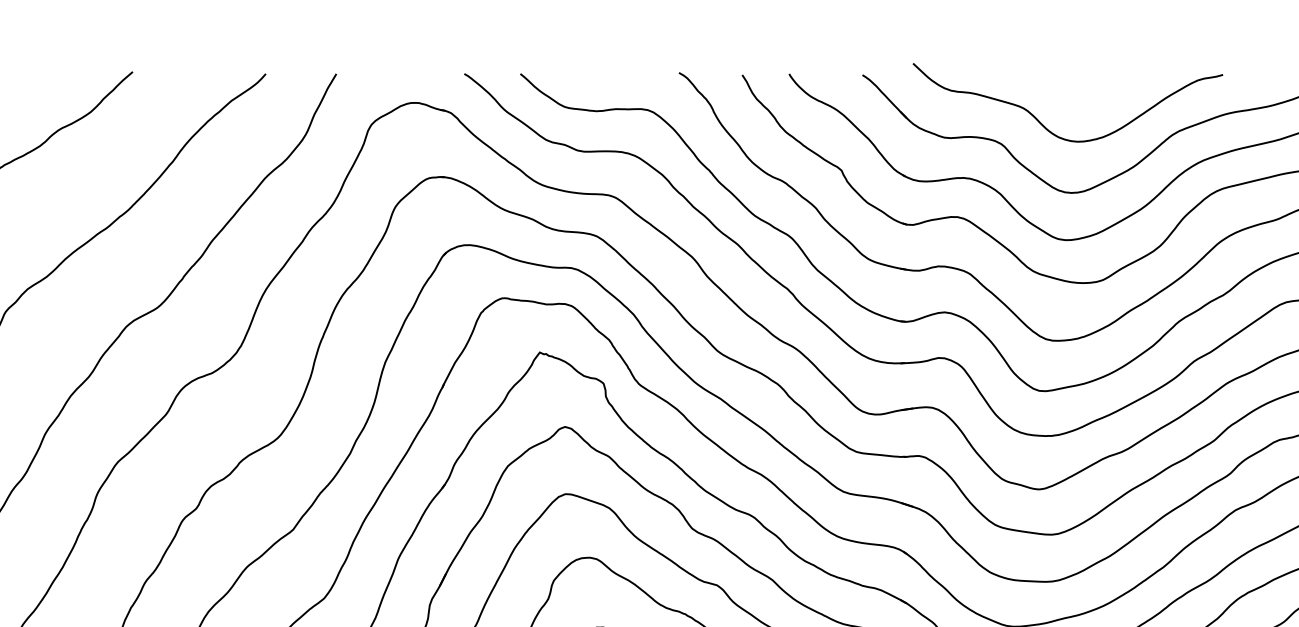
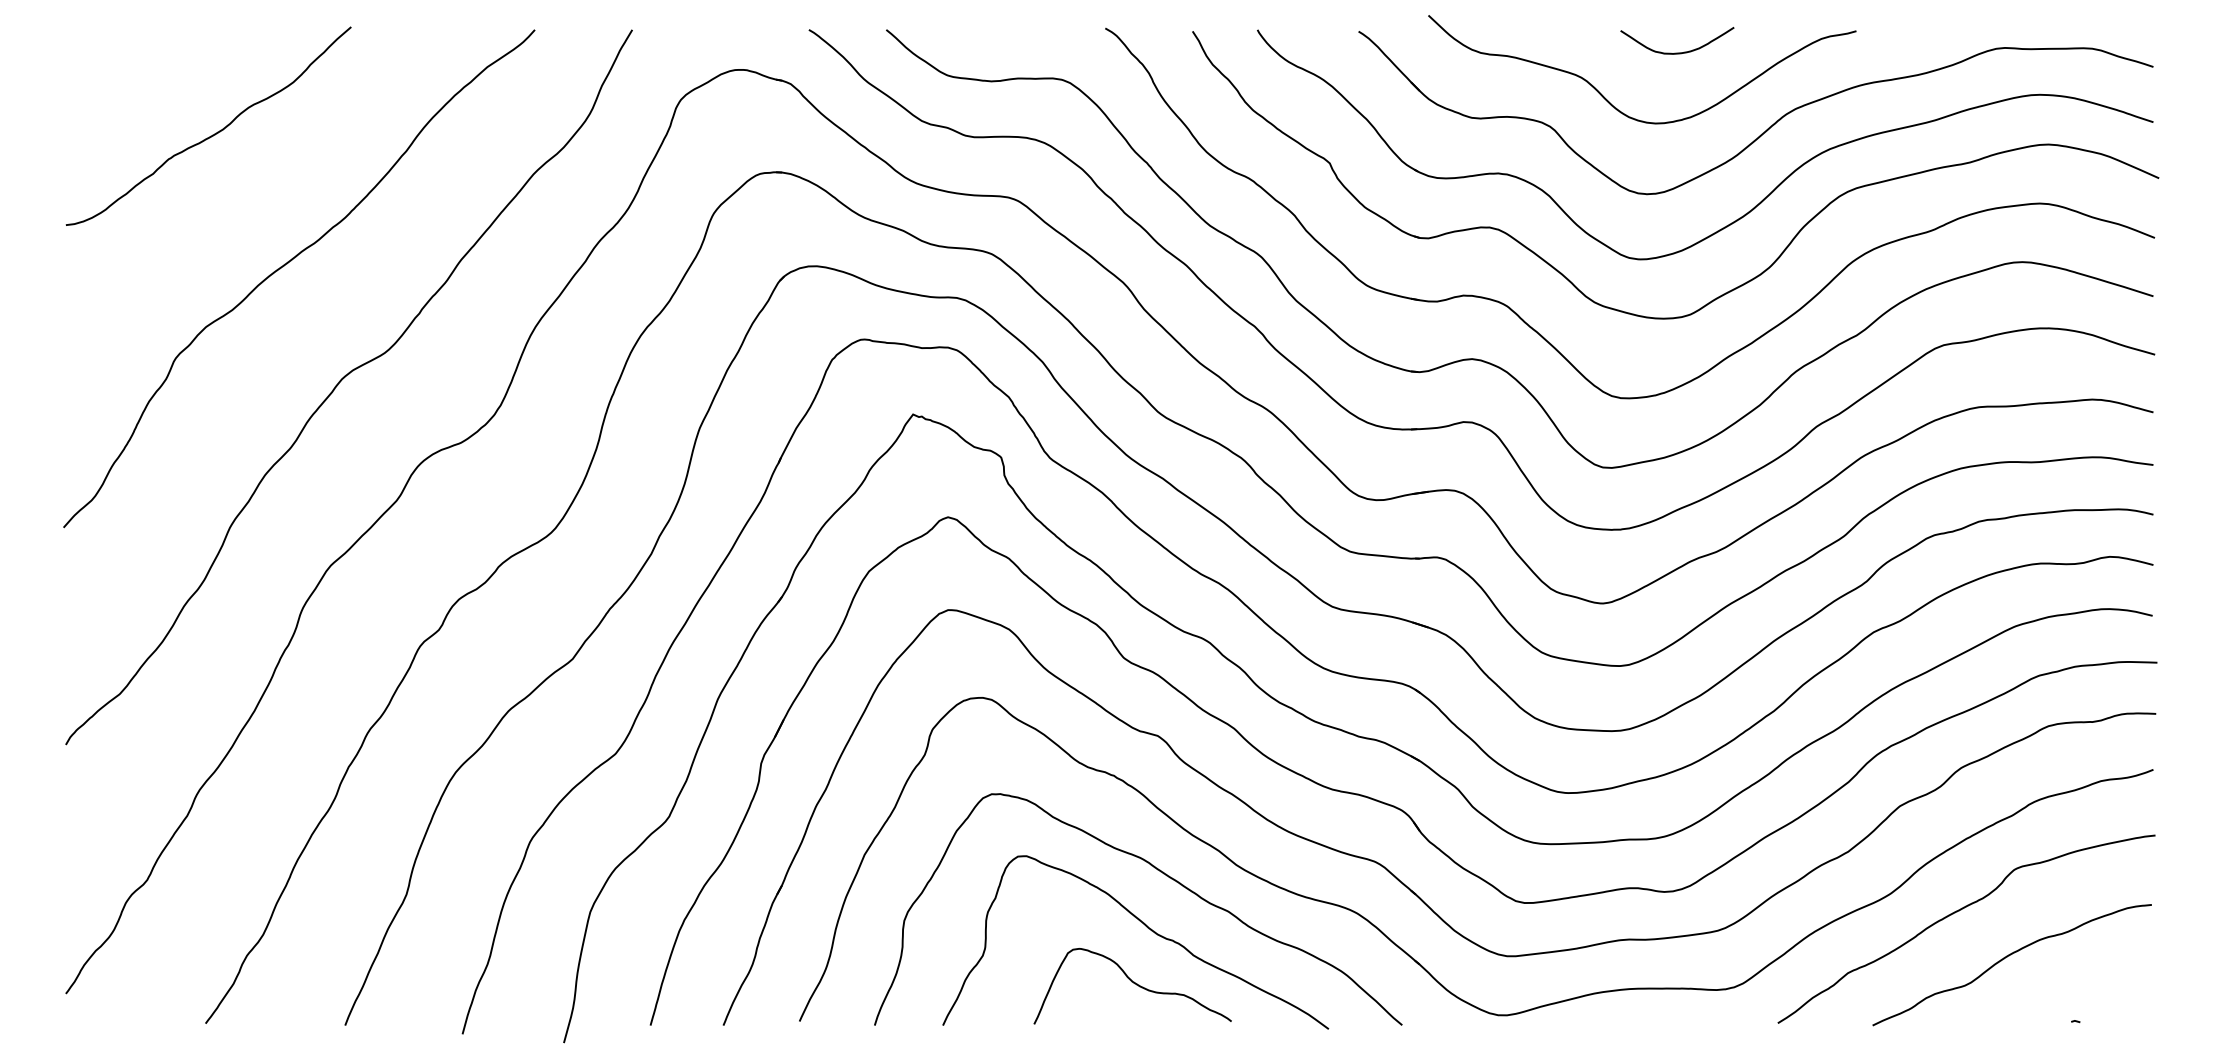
curve: (1093, 90) -> (1677, 52), added

